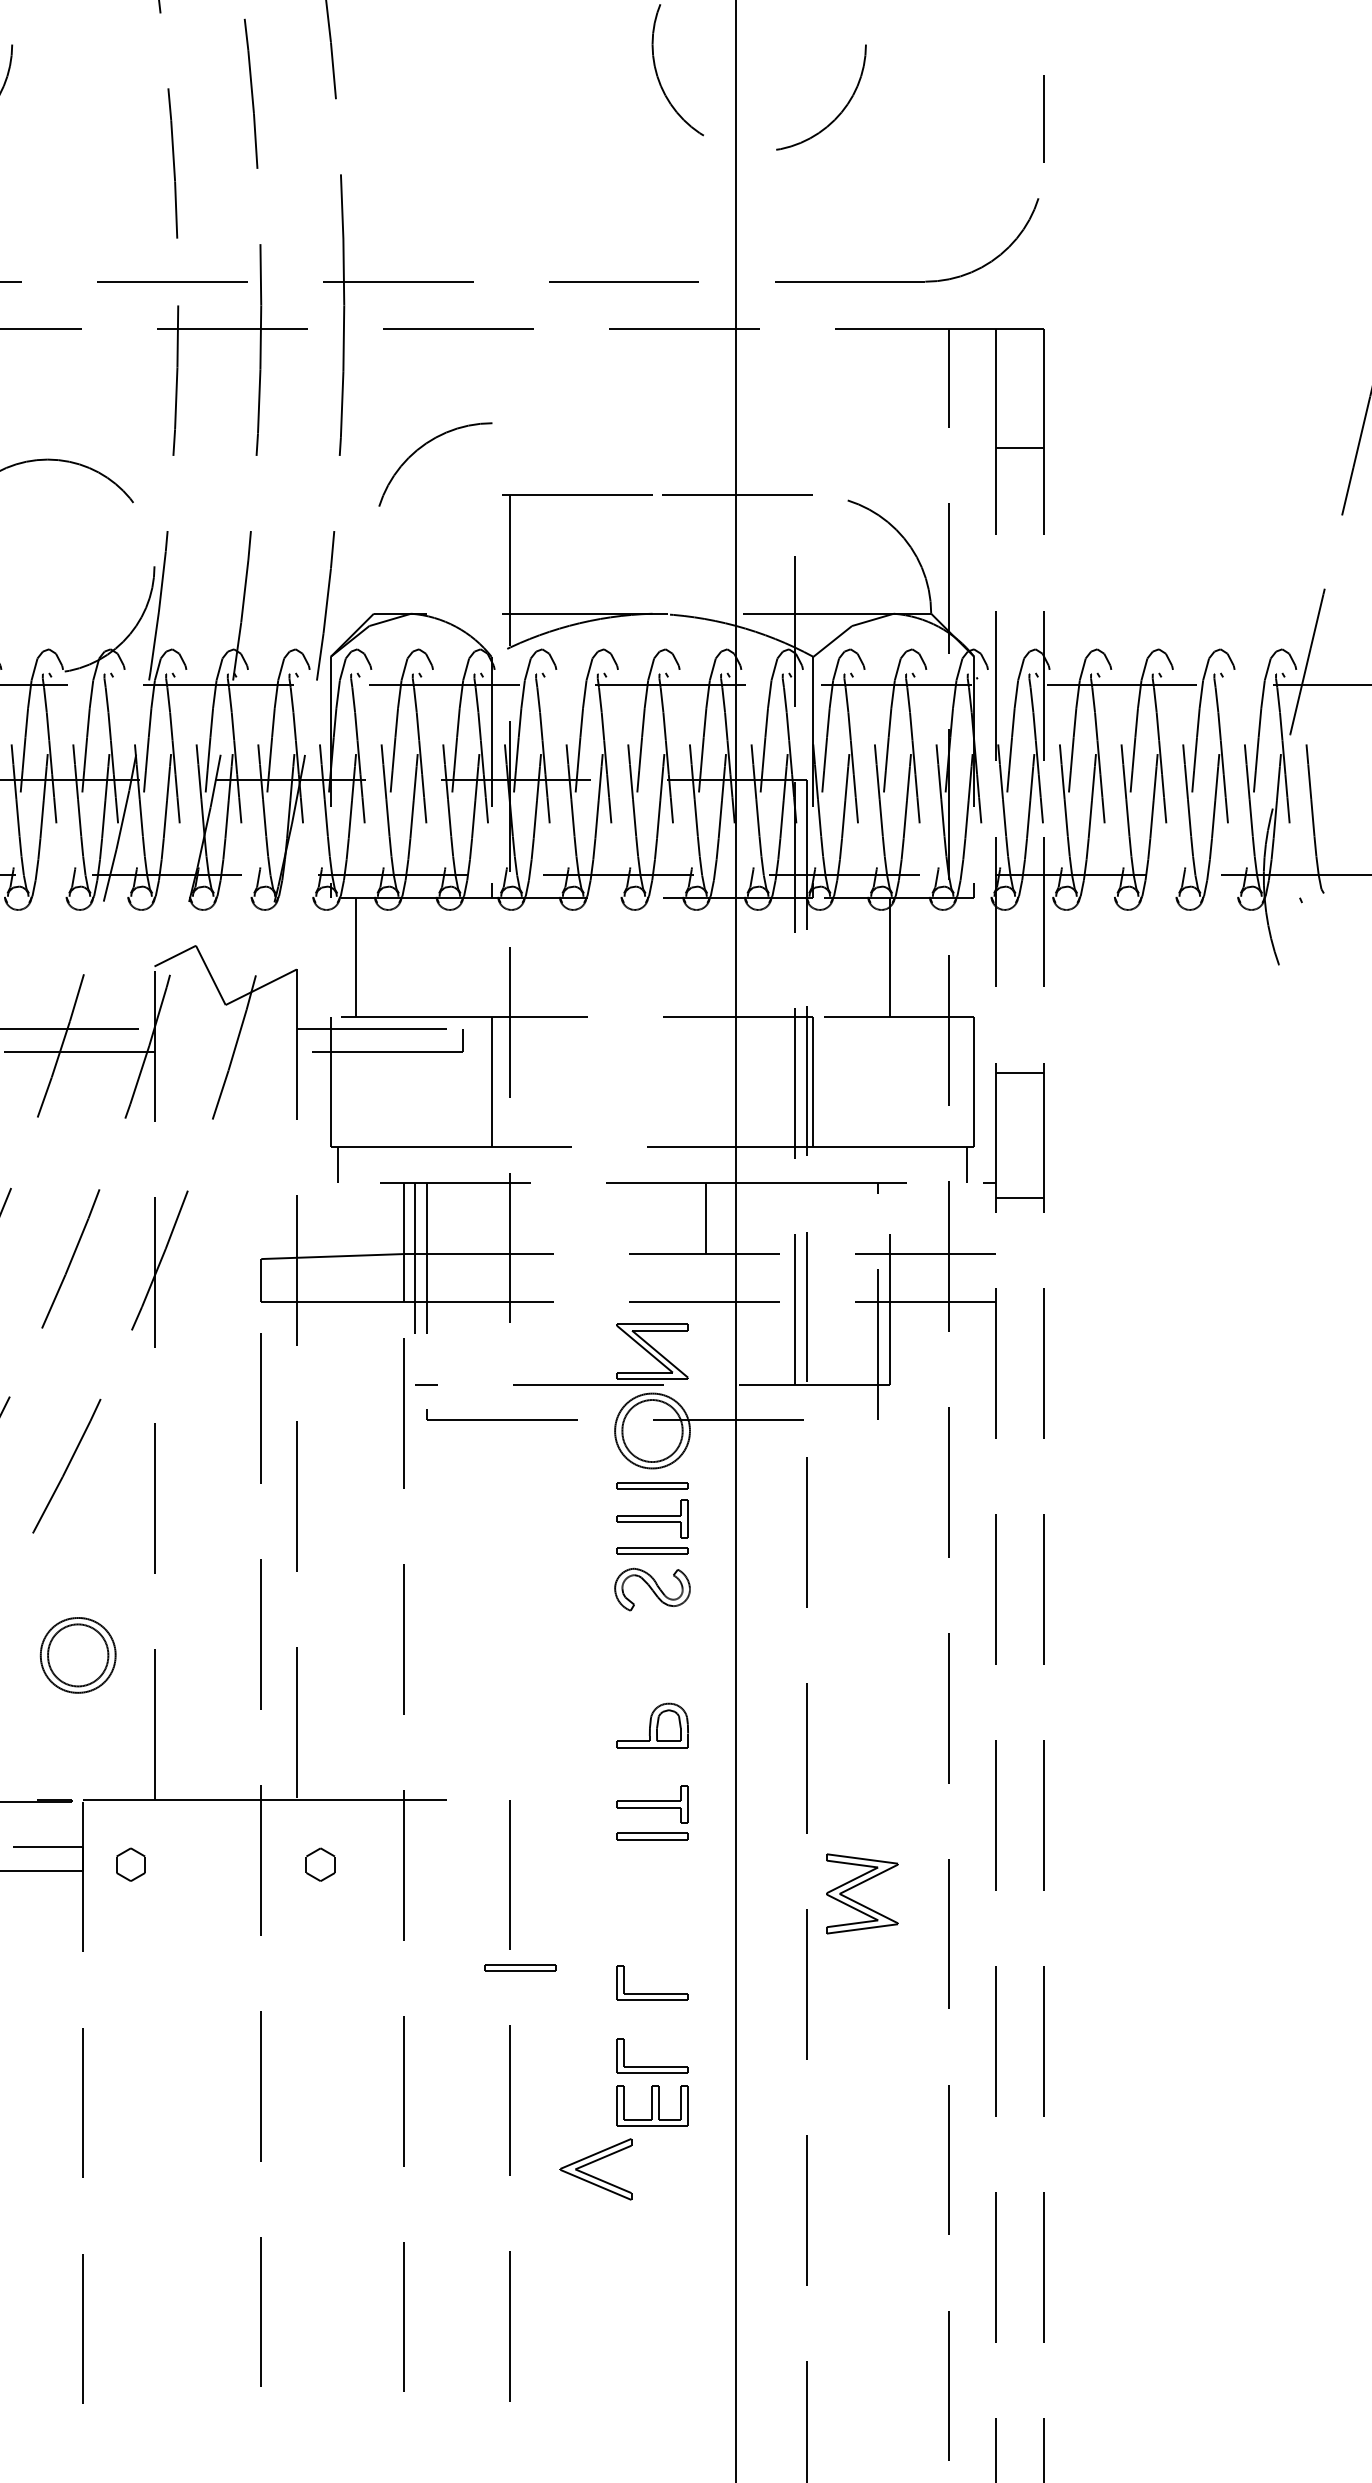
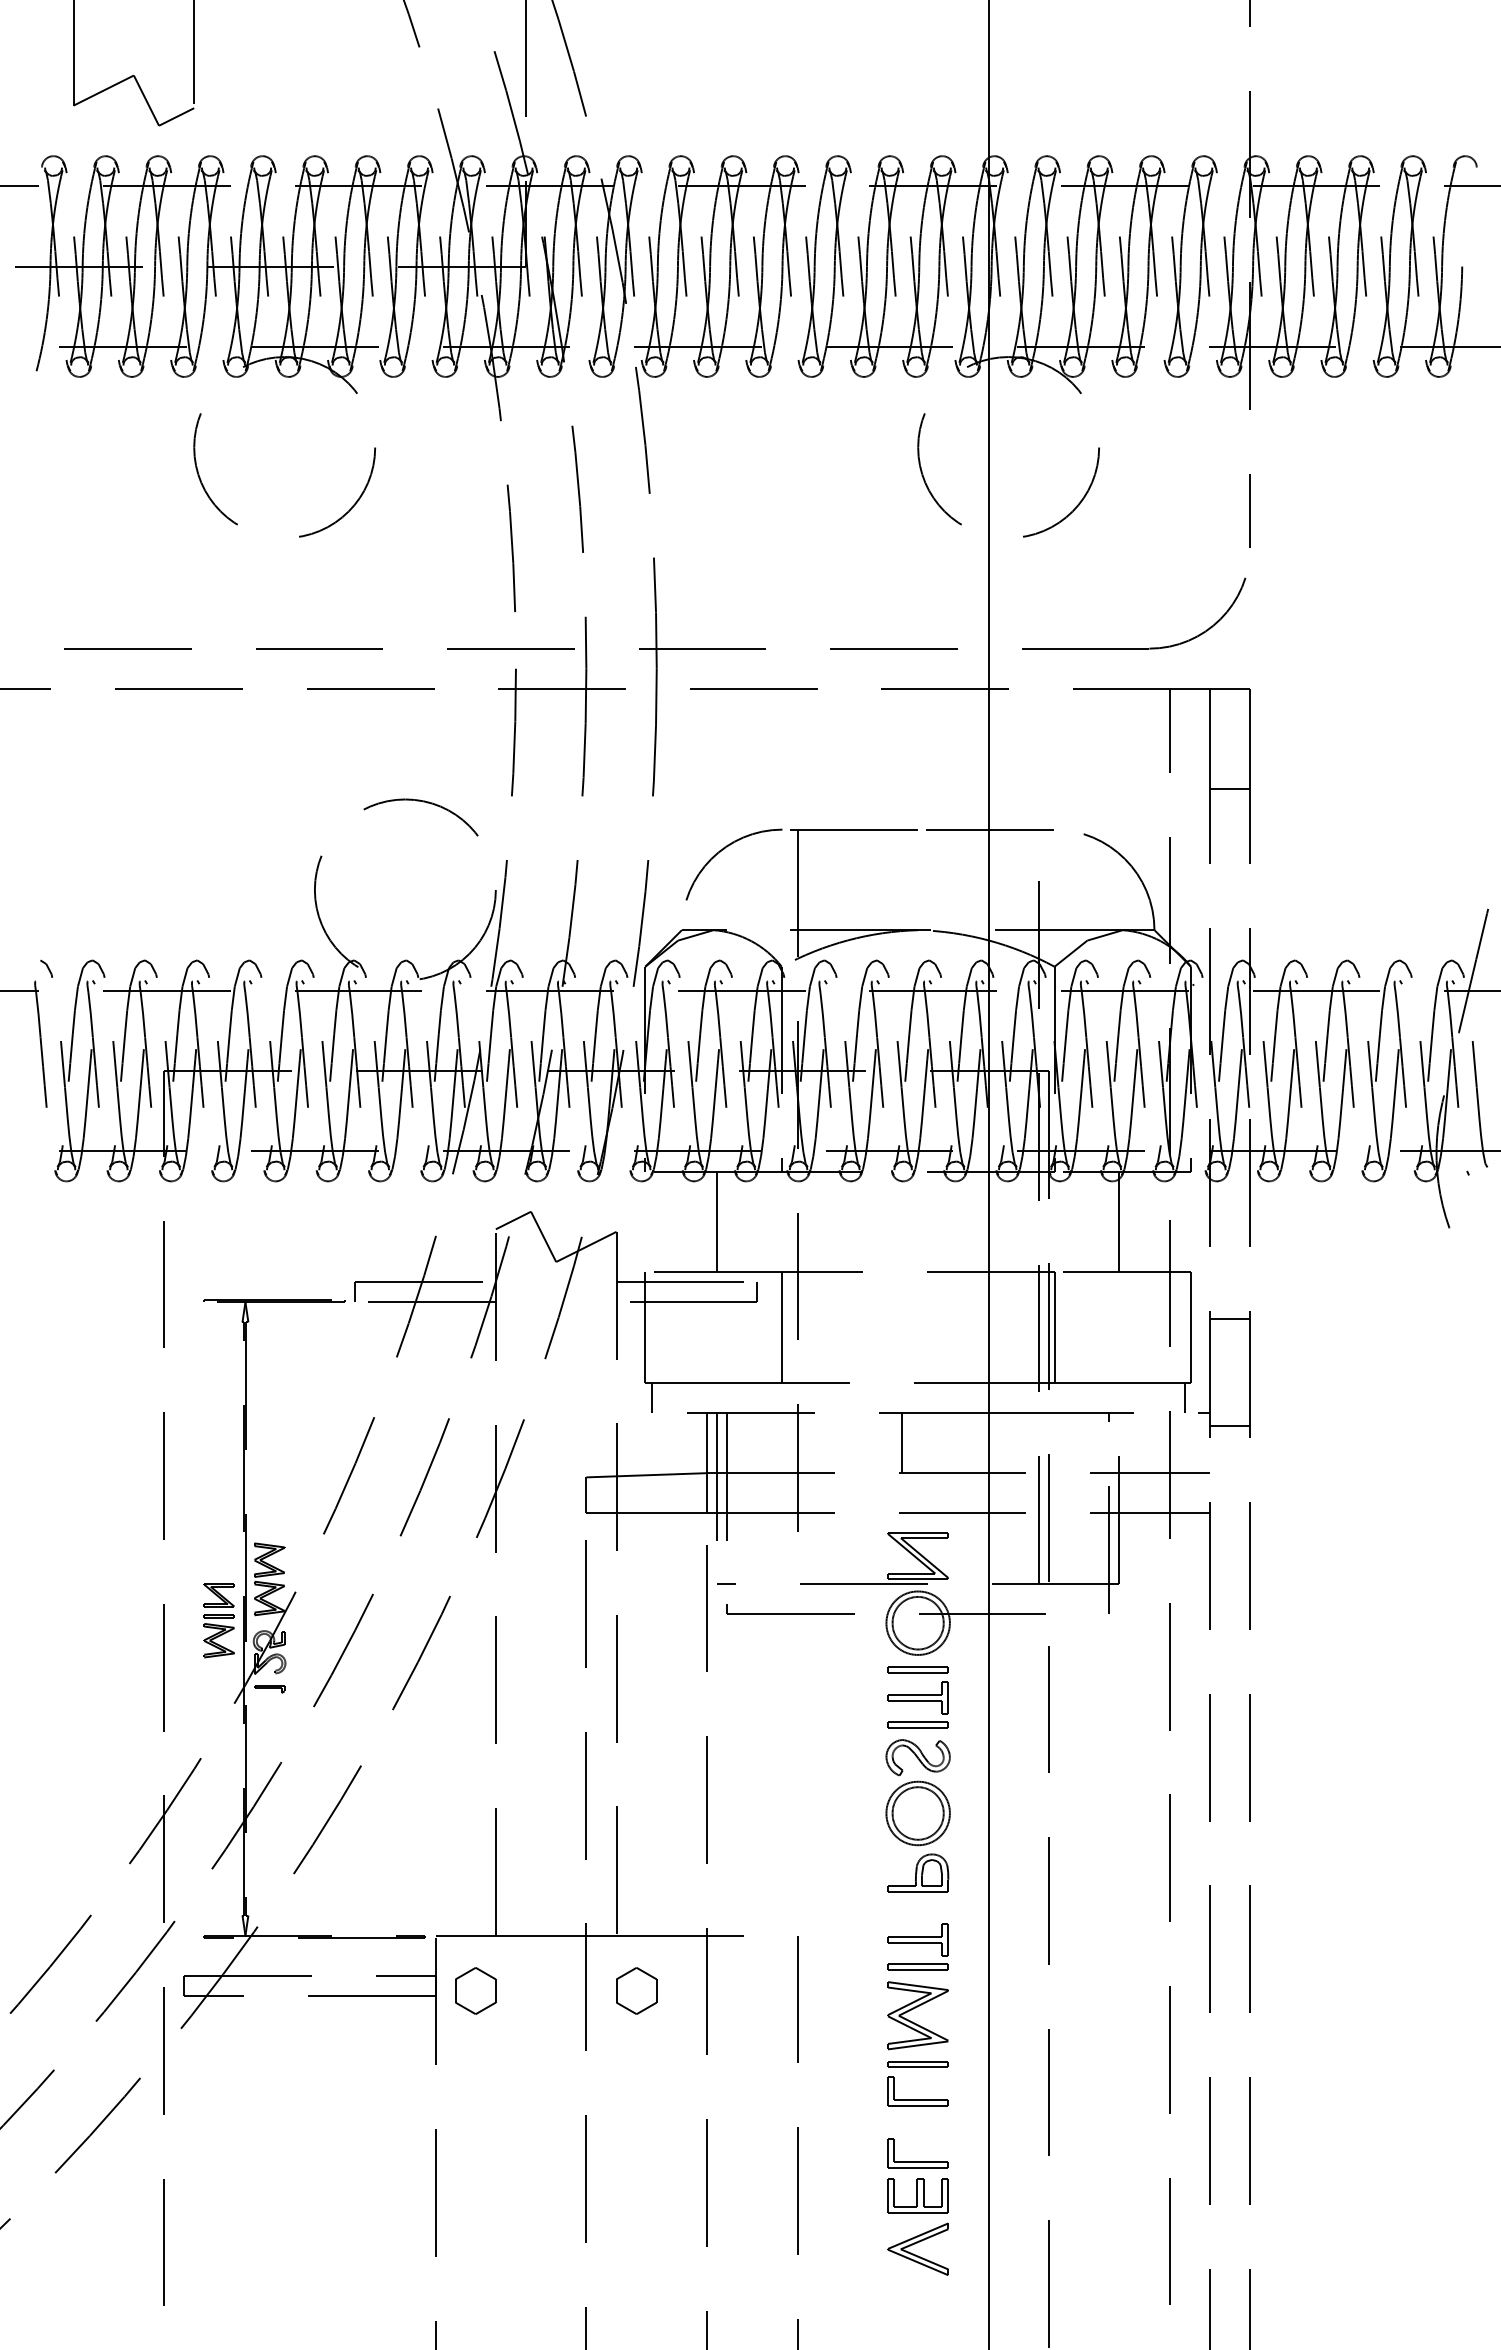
arc: (424, 446) -> (724, 849), moved
line: (356, 957) -> (717, 1221), moved
line: (706, 1217) -> (901, 1442), moved
part: (77, 1655) -> (917, 1813), moved
part: (130, 1864) -> (475, 1990), size x1.67
part: (320, 1864) -> (636, 1990), size x1.67
part: (856, 1886) -> (913, 2009), moved
part: (519, 1967) -> (917, 2064), moved
part: (595, 2168) -> (917, 2248), moved

